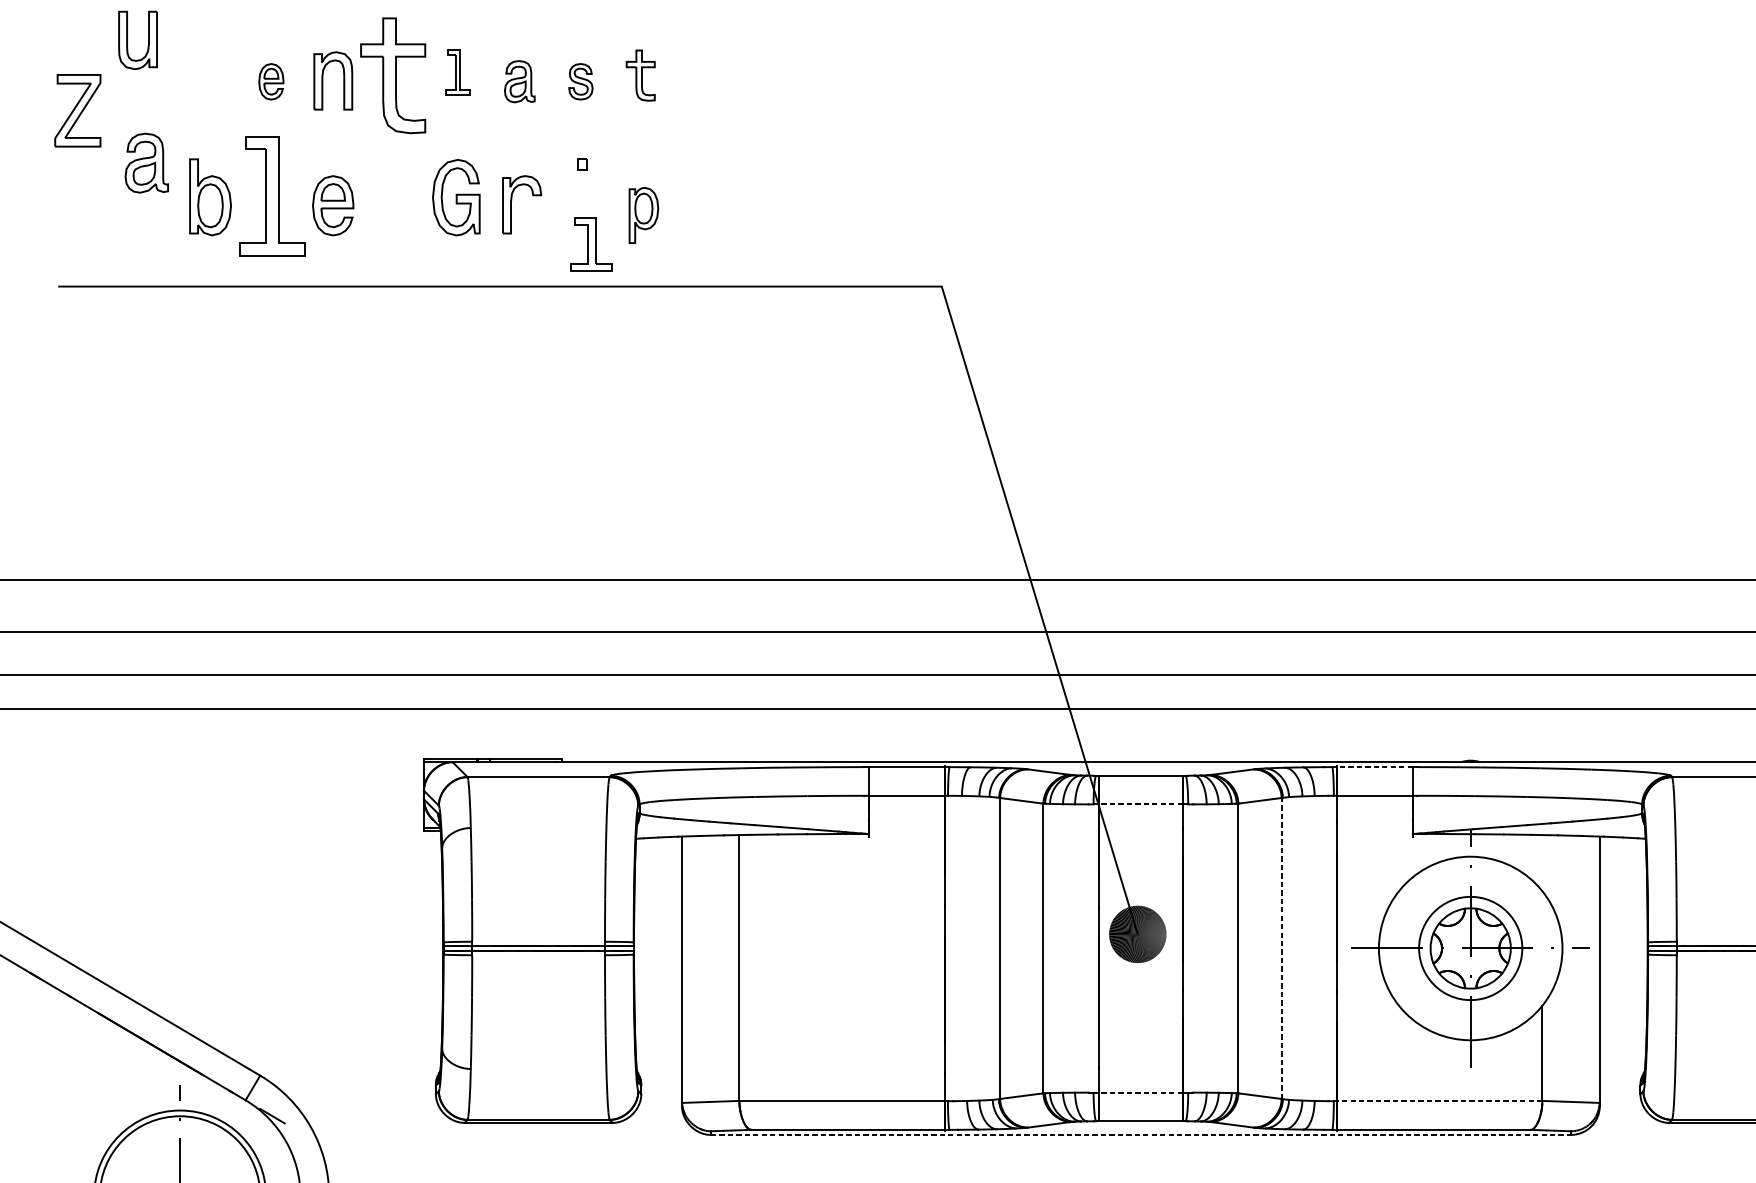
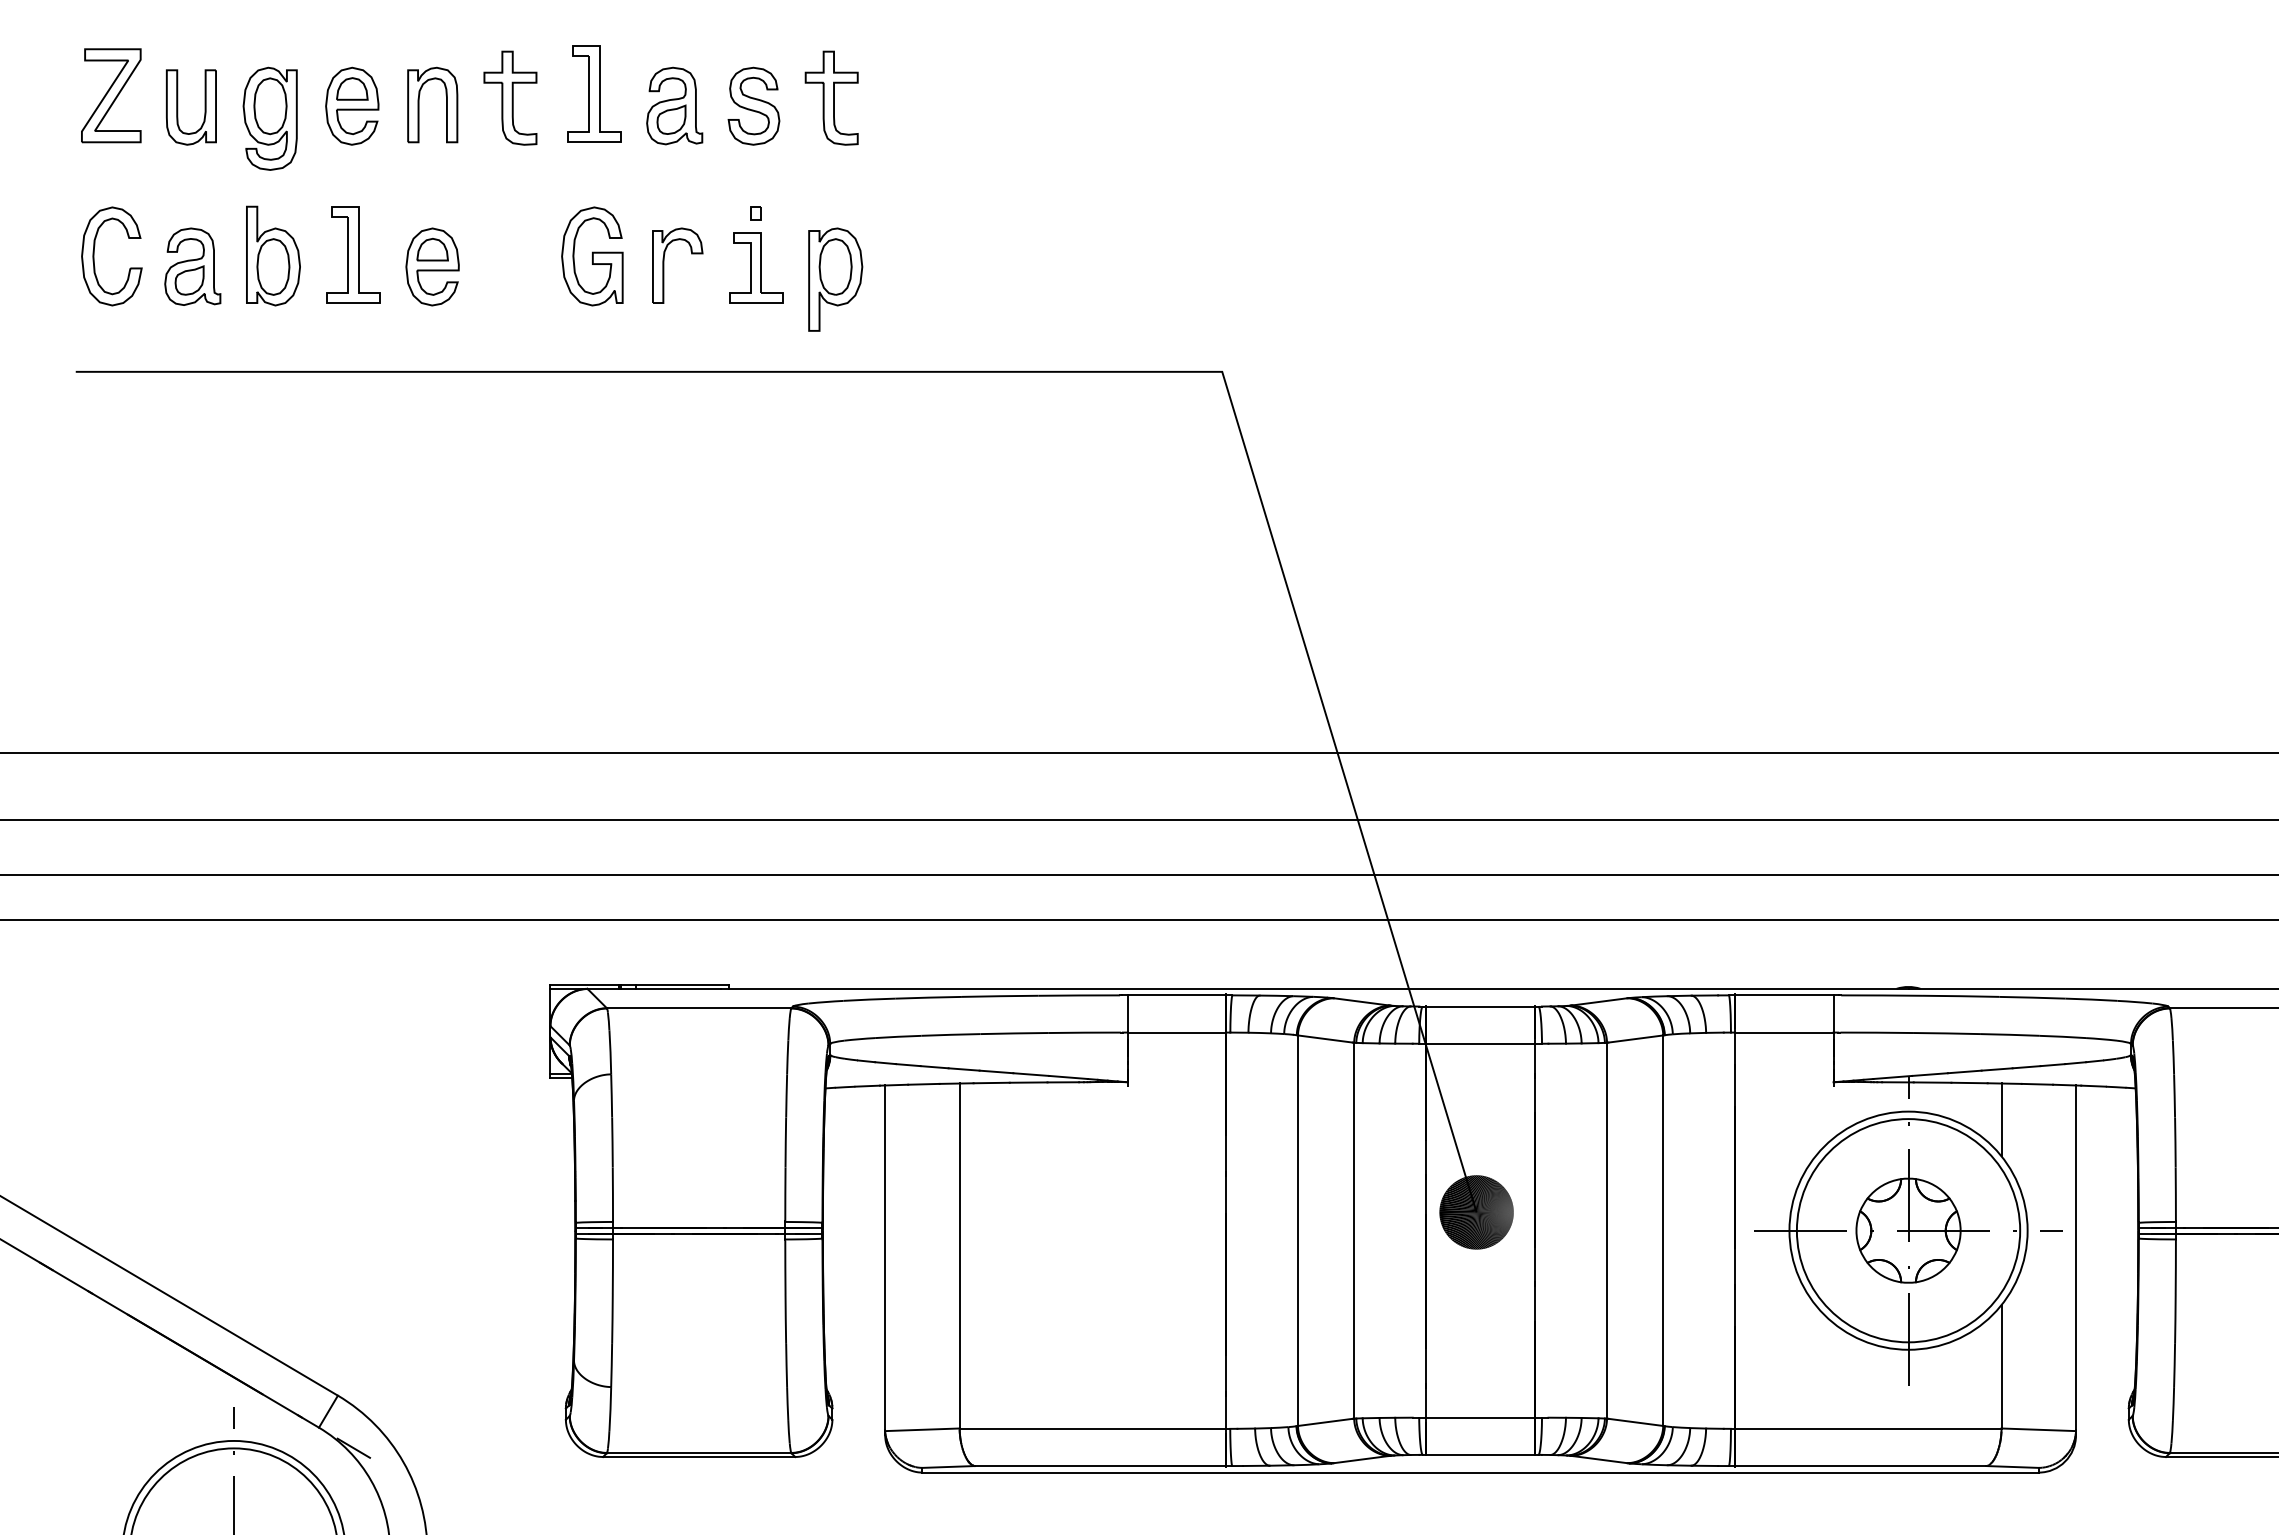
part: (128, 40) -> (178, 107), moved
part: (457, 72) -> (594, 93), size x1.67
part: (393, 75) -> (510, 97), size x0.62
part: (640, 75) -> (831, 97), size x1.43
part: (271, 81) -> (352, 105), size x1.67
part: (519, 81) -> (674, 105), size x1.43
part: (580, 81) -> (753, 105), size x1.67
part: (207, 91) -> (269, 118), added
part: (78, 110) -> (111, 95), moved
part: (146, 162) -> (192, 266), moved
part: (272, 196) -> (353, 254), size x0.62
part: (72, 197) -> (94, 256), added
part: (643, 215) -> (835, 279), size x1.43
part: (592, 243) -> (756, 267), moved
line: (1374, 767) -> (1783, 995), dashed -> solid
line: (1140, 804) -> (1480, 1043), dashed -> solid
line: (1542, 862) -> (2001, 1119), added
line: (1281, 948) -> (1663, 1230), dashed -> solid
circle: (1470, 948) -> (1908, 1230), size x1.67
line: (1140, 1092) -> (1480, 1417), dashed -> solid
line: (1439, 1100) -> (1867, 1428), dashed -> solid
line: (1141, 1134) -> (1481, 1472), dashed -> solid

